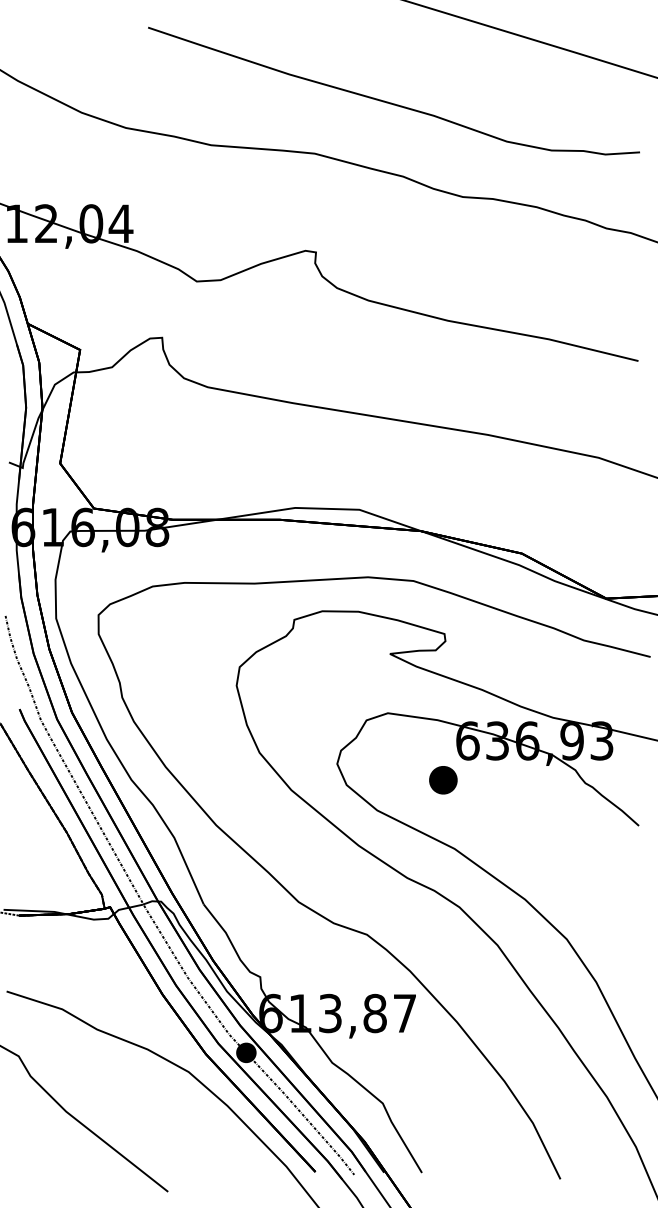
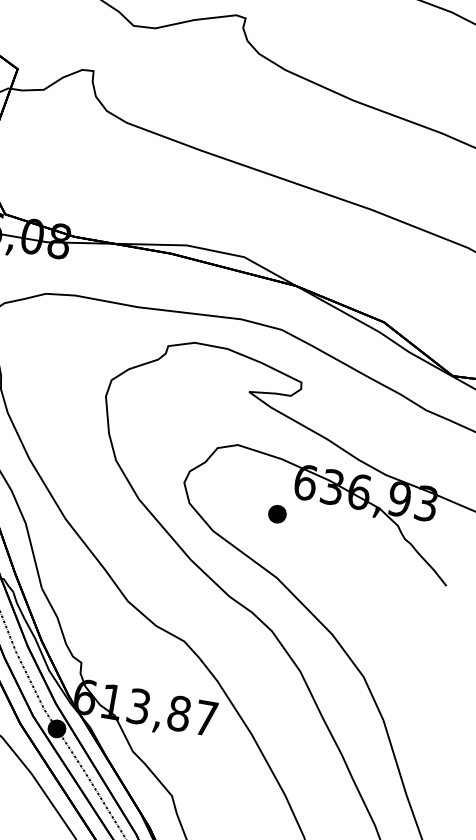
part: (443, 780) -> (277, 514), size x0.71

